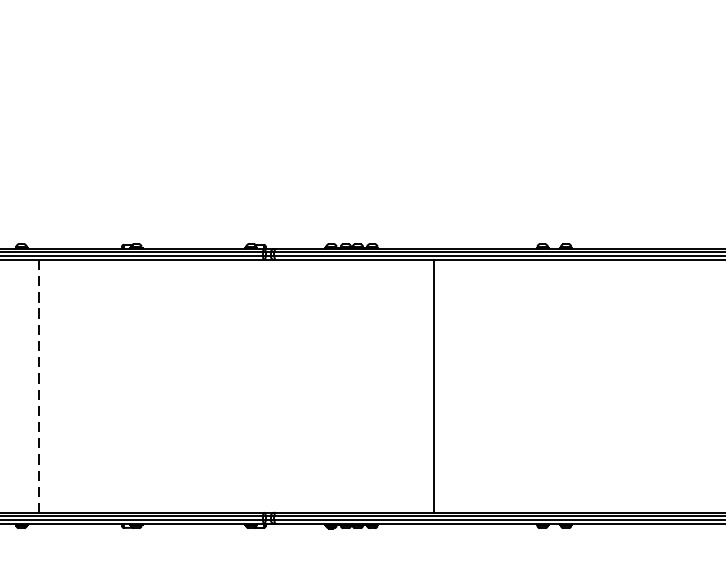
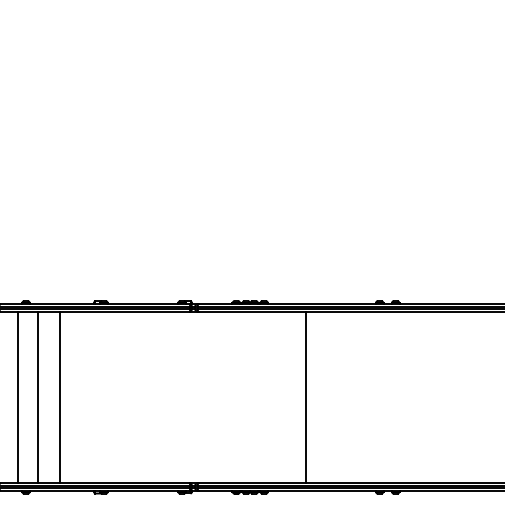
line: (10, 386) -> (18, 397), added
line: (38, 386) -> (37, 397), dashed -> solid
line: (72, 386) -> (60, 397), added

